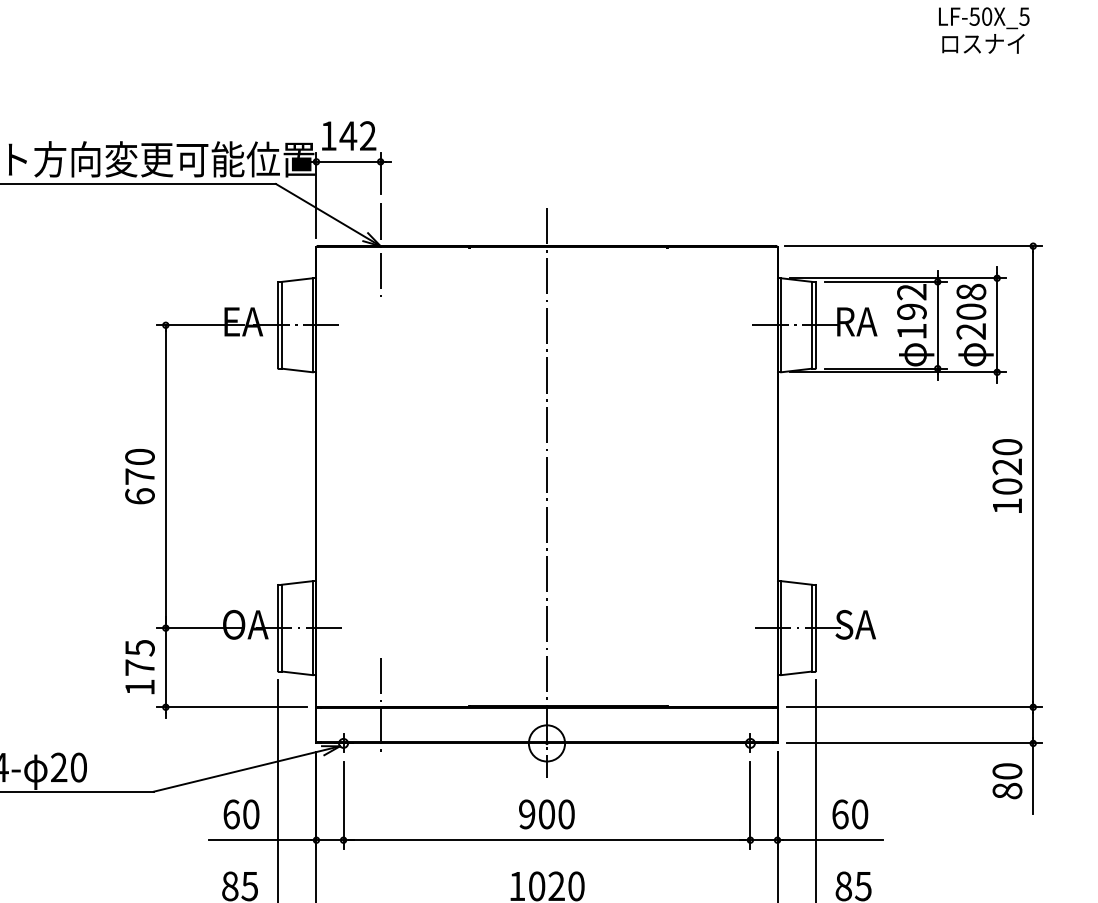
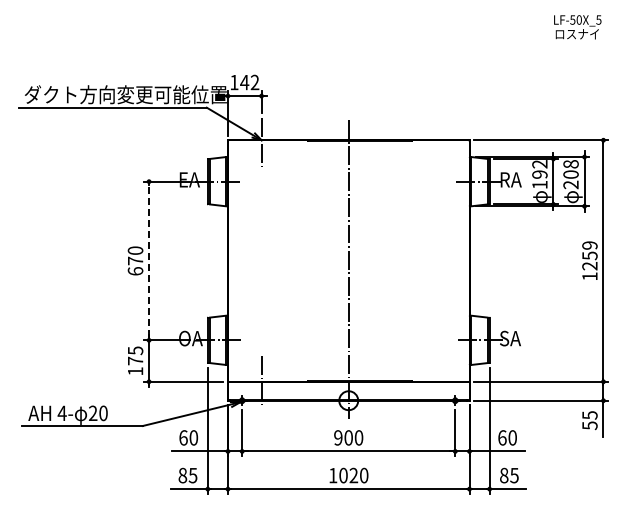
text: (1006, 466) -> (589, 255), 1020 -> 1259
line: (166, 475) -> (149, 260), solid -> dashed
text: (1006, 781) -> (589, 420), 80 -> 55

